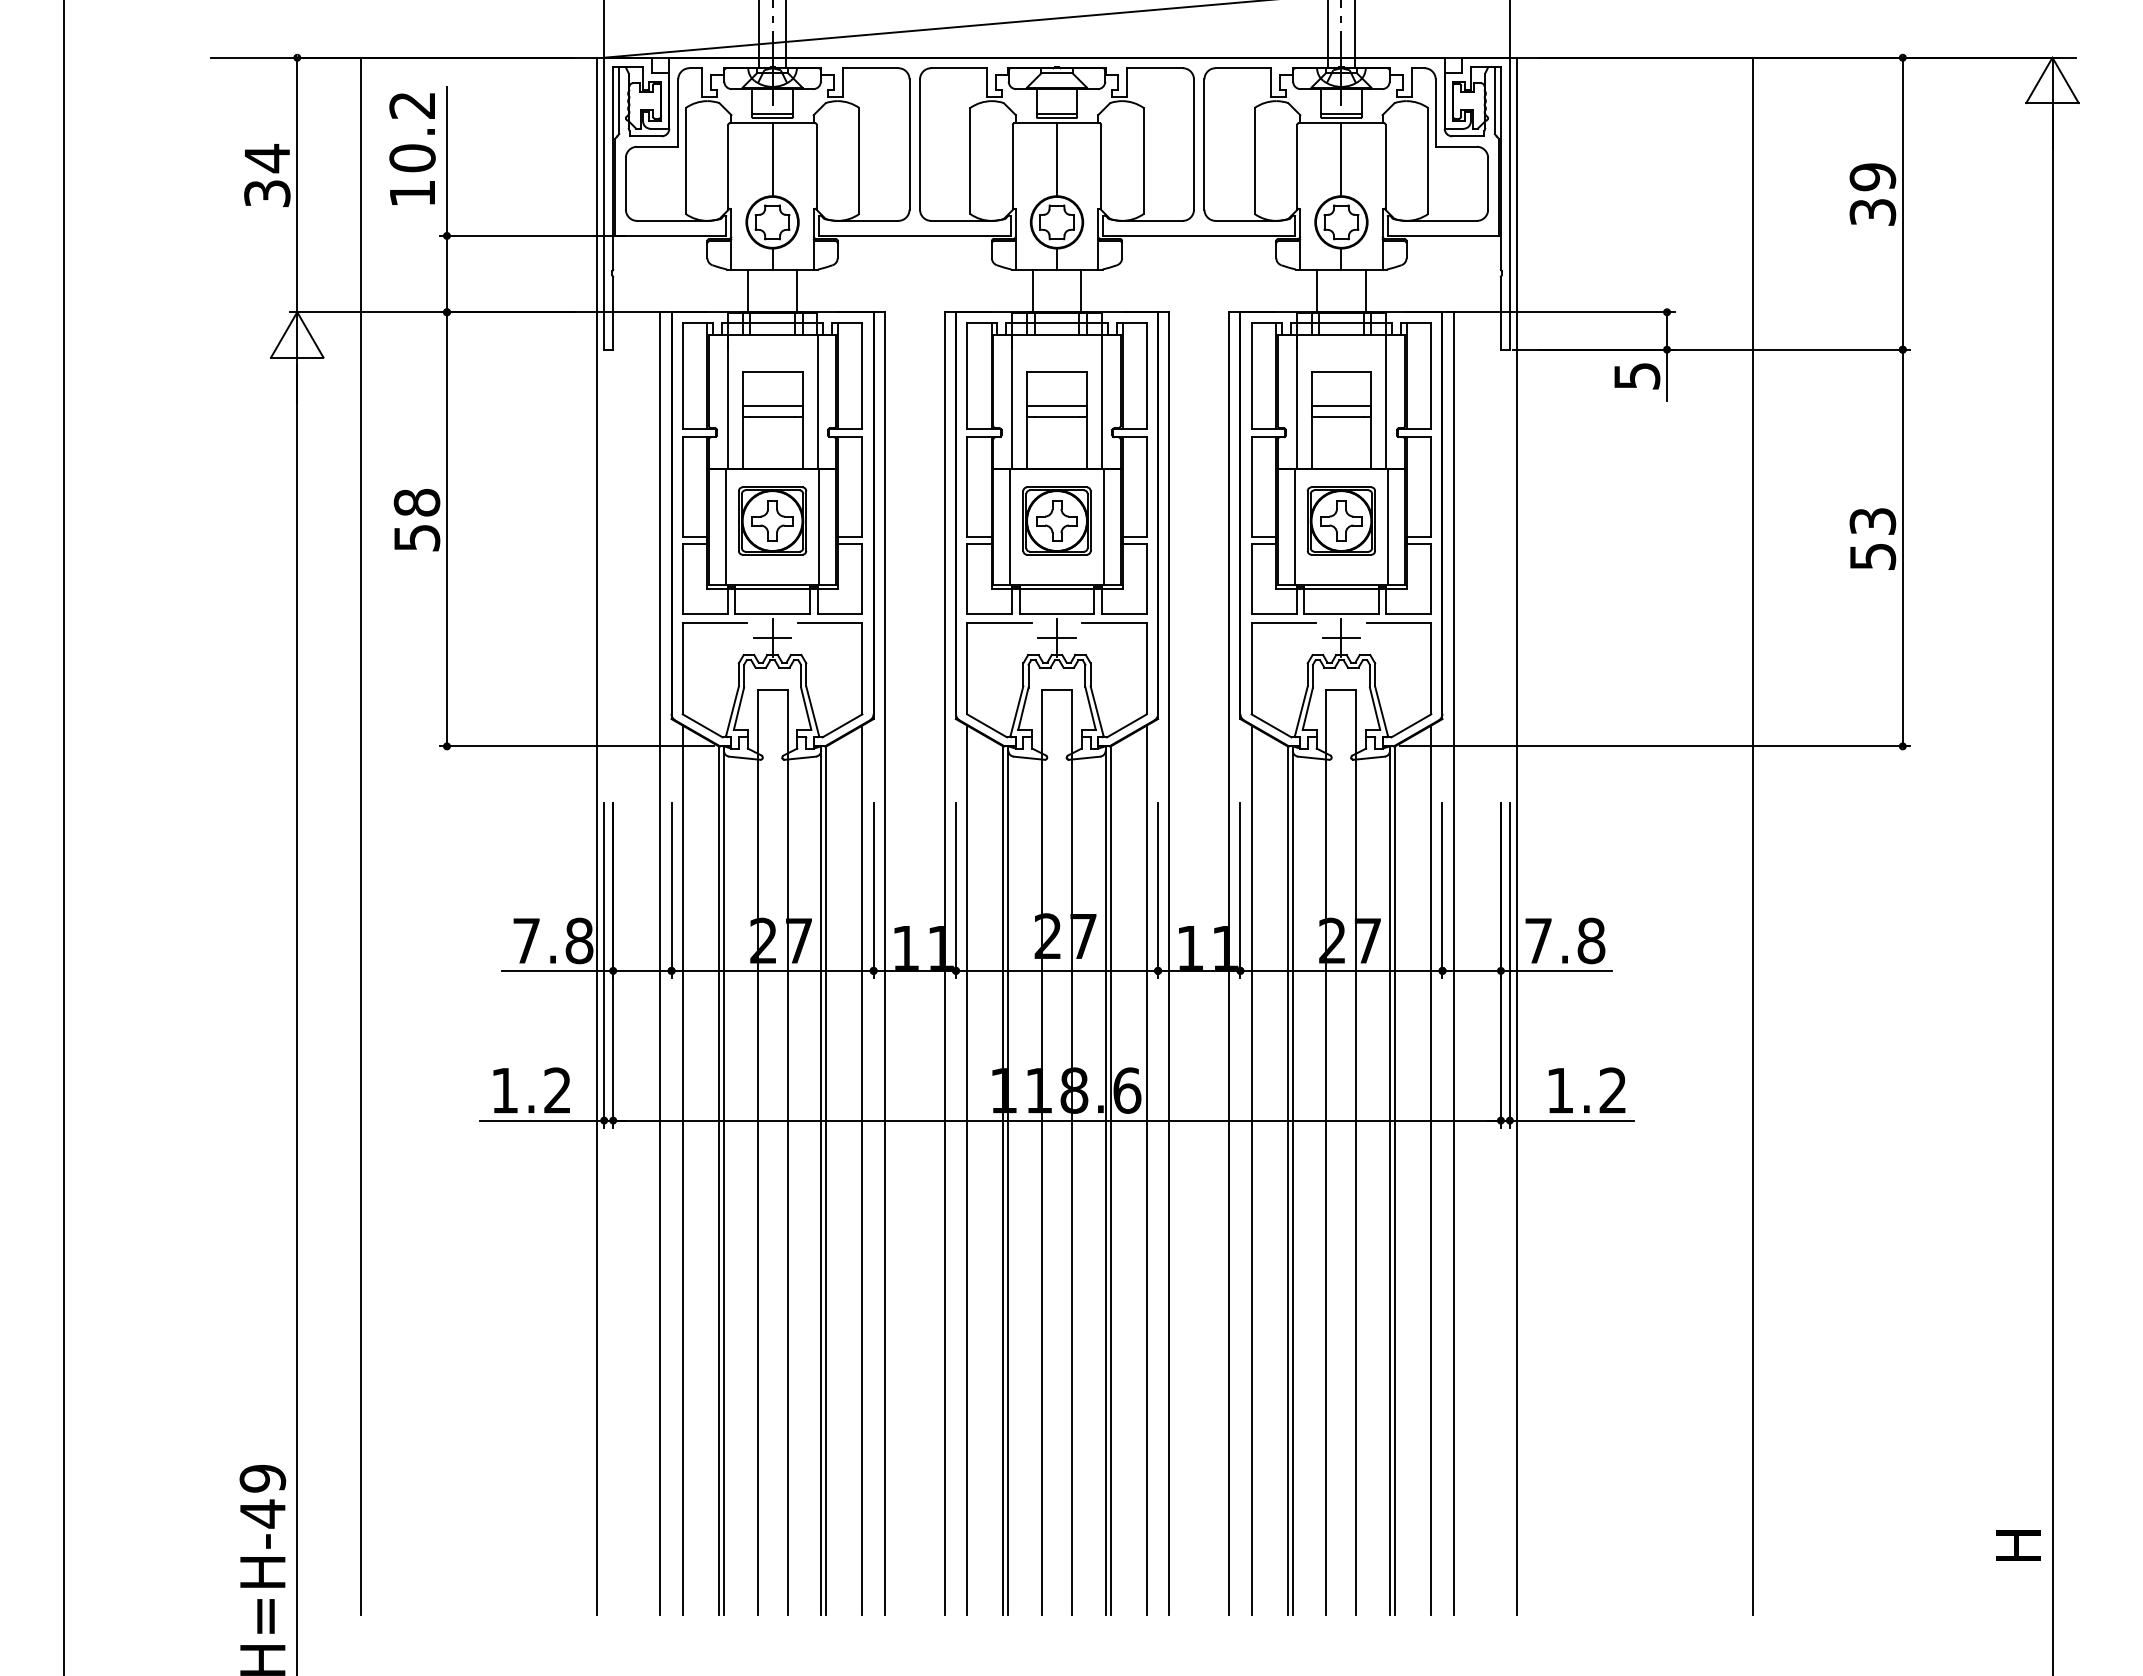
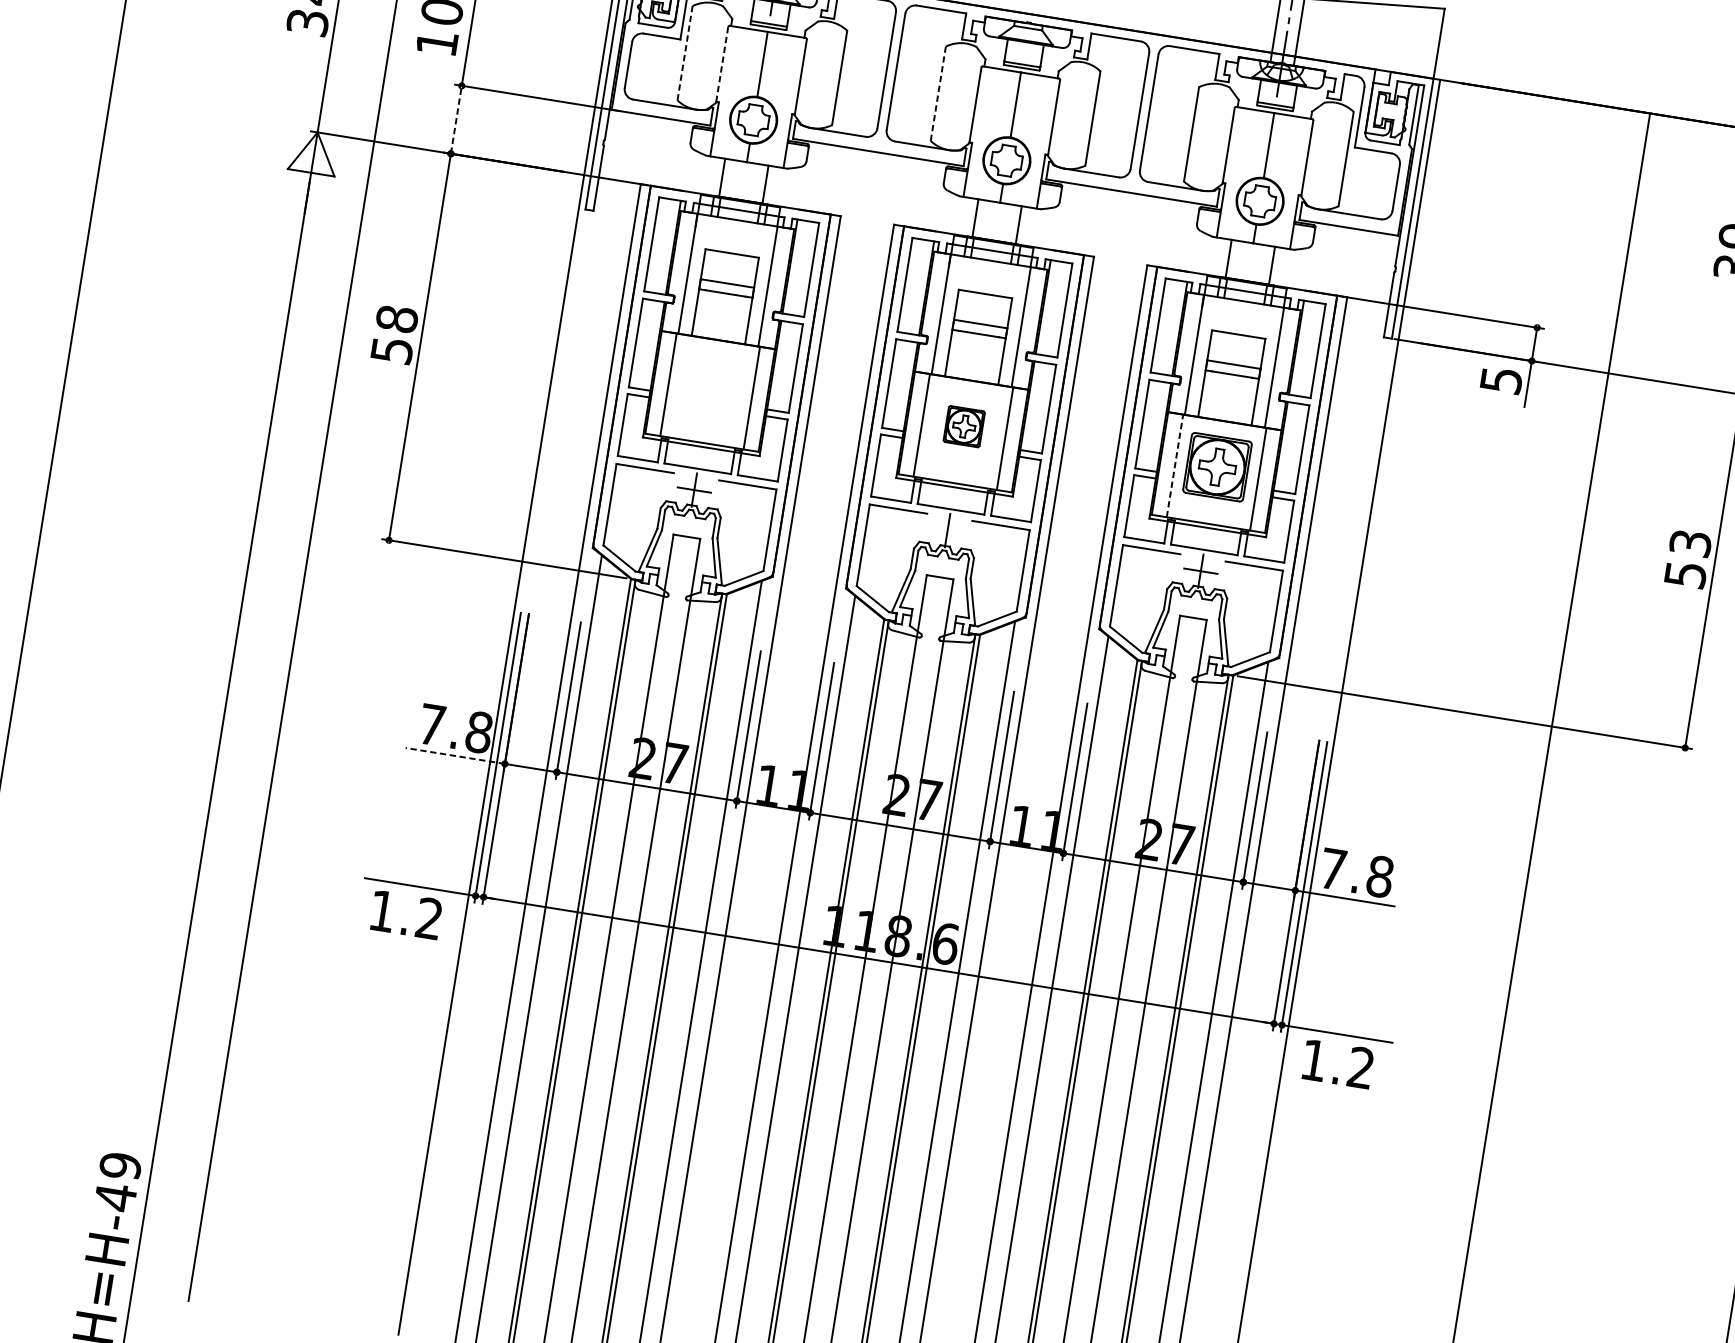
line: (685, 161) -> (684, 53), solid -> dashed
line: (970, 161) -> (938, 94), solid -> dashed
line: (728, 166) -> (722, 64), solid -> dashed
line: (446, 273) -> (456, 119), solid -> dashed
part: (772, 520) -> (711, 385), removed
part: (1056, 520) -> (963, 426), size x0.6
line: (1294, 527) -> (1174, 466), solid -> dashed
line: (1056, 637) -> (947, 530), removed
line: (557, 970) -> (455, 755), solid -> dashed
text: (531, 1089) -> (406, 913), moved
text: (1586, 1089) -> (1337, 1063), moved

